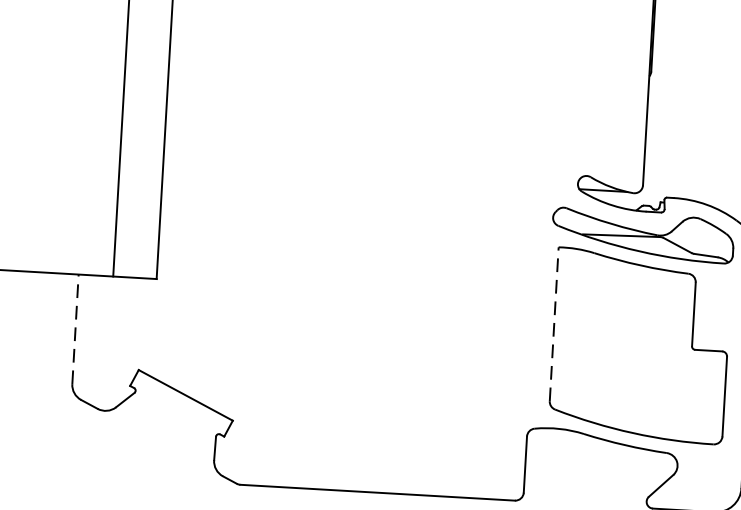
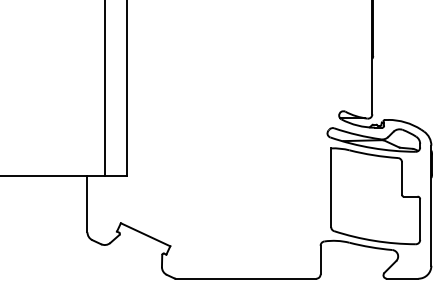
line: (554, 323) -> (331, 187), dashed -> solid
line: (75, 327) -> (87, 203), dashed -> solid

